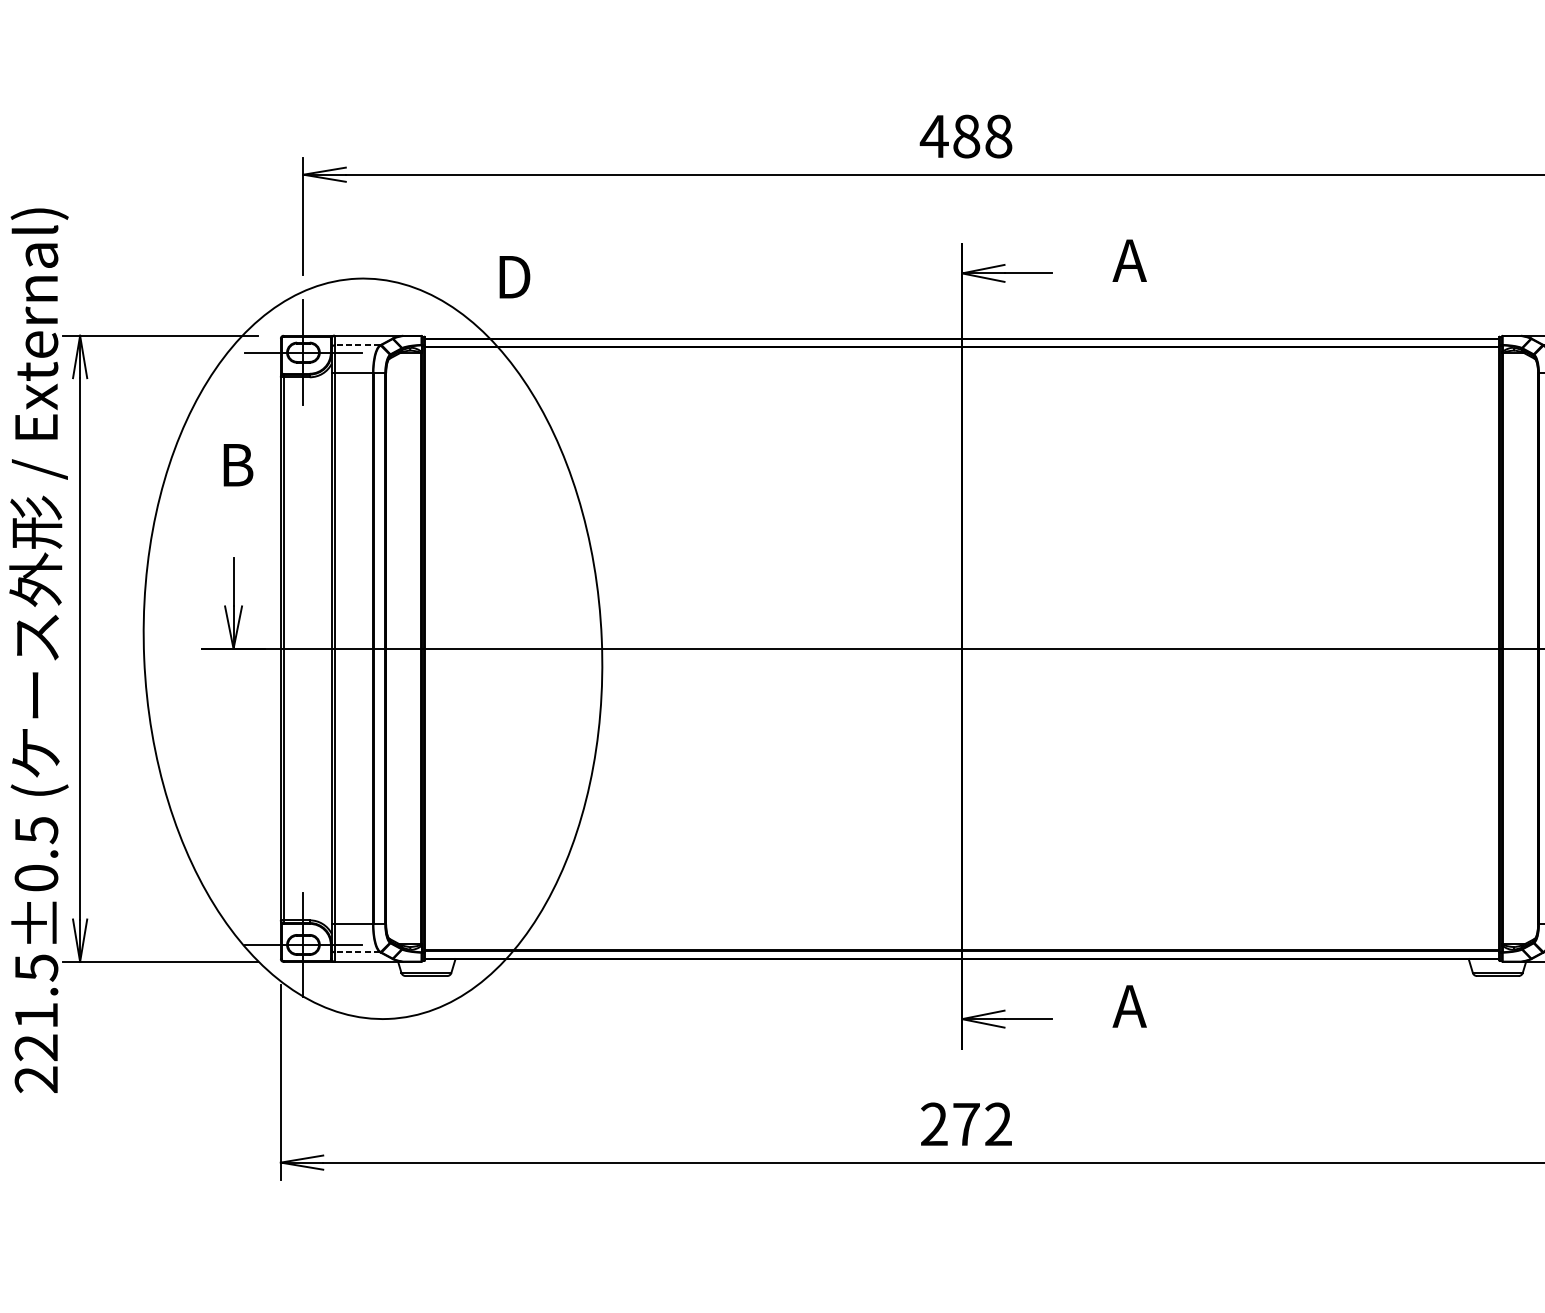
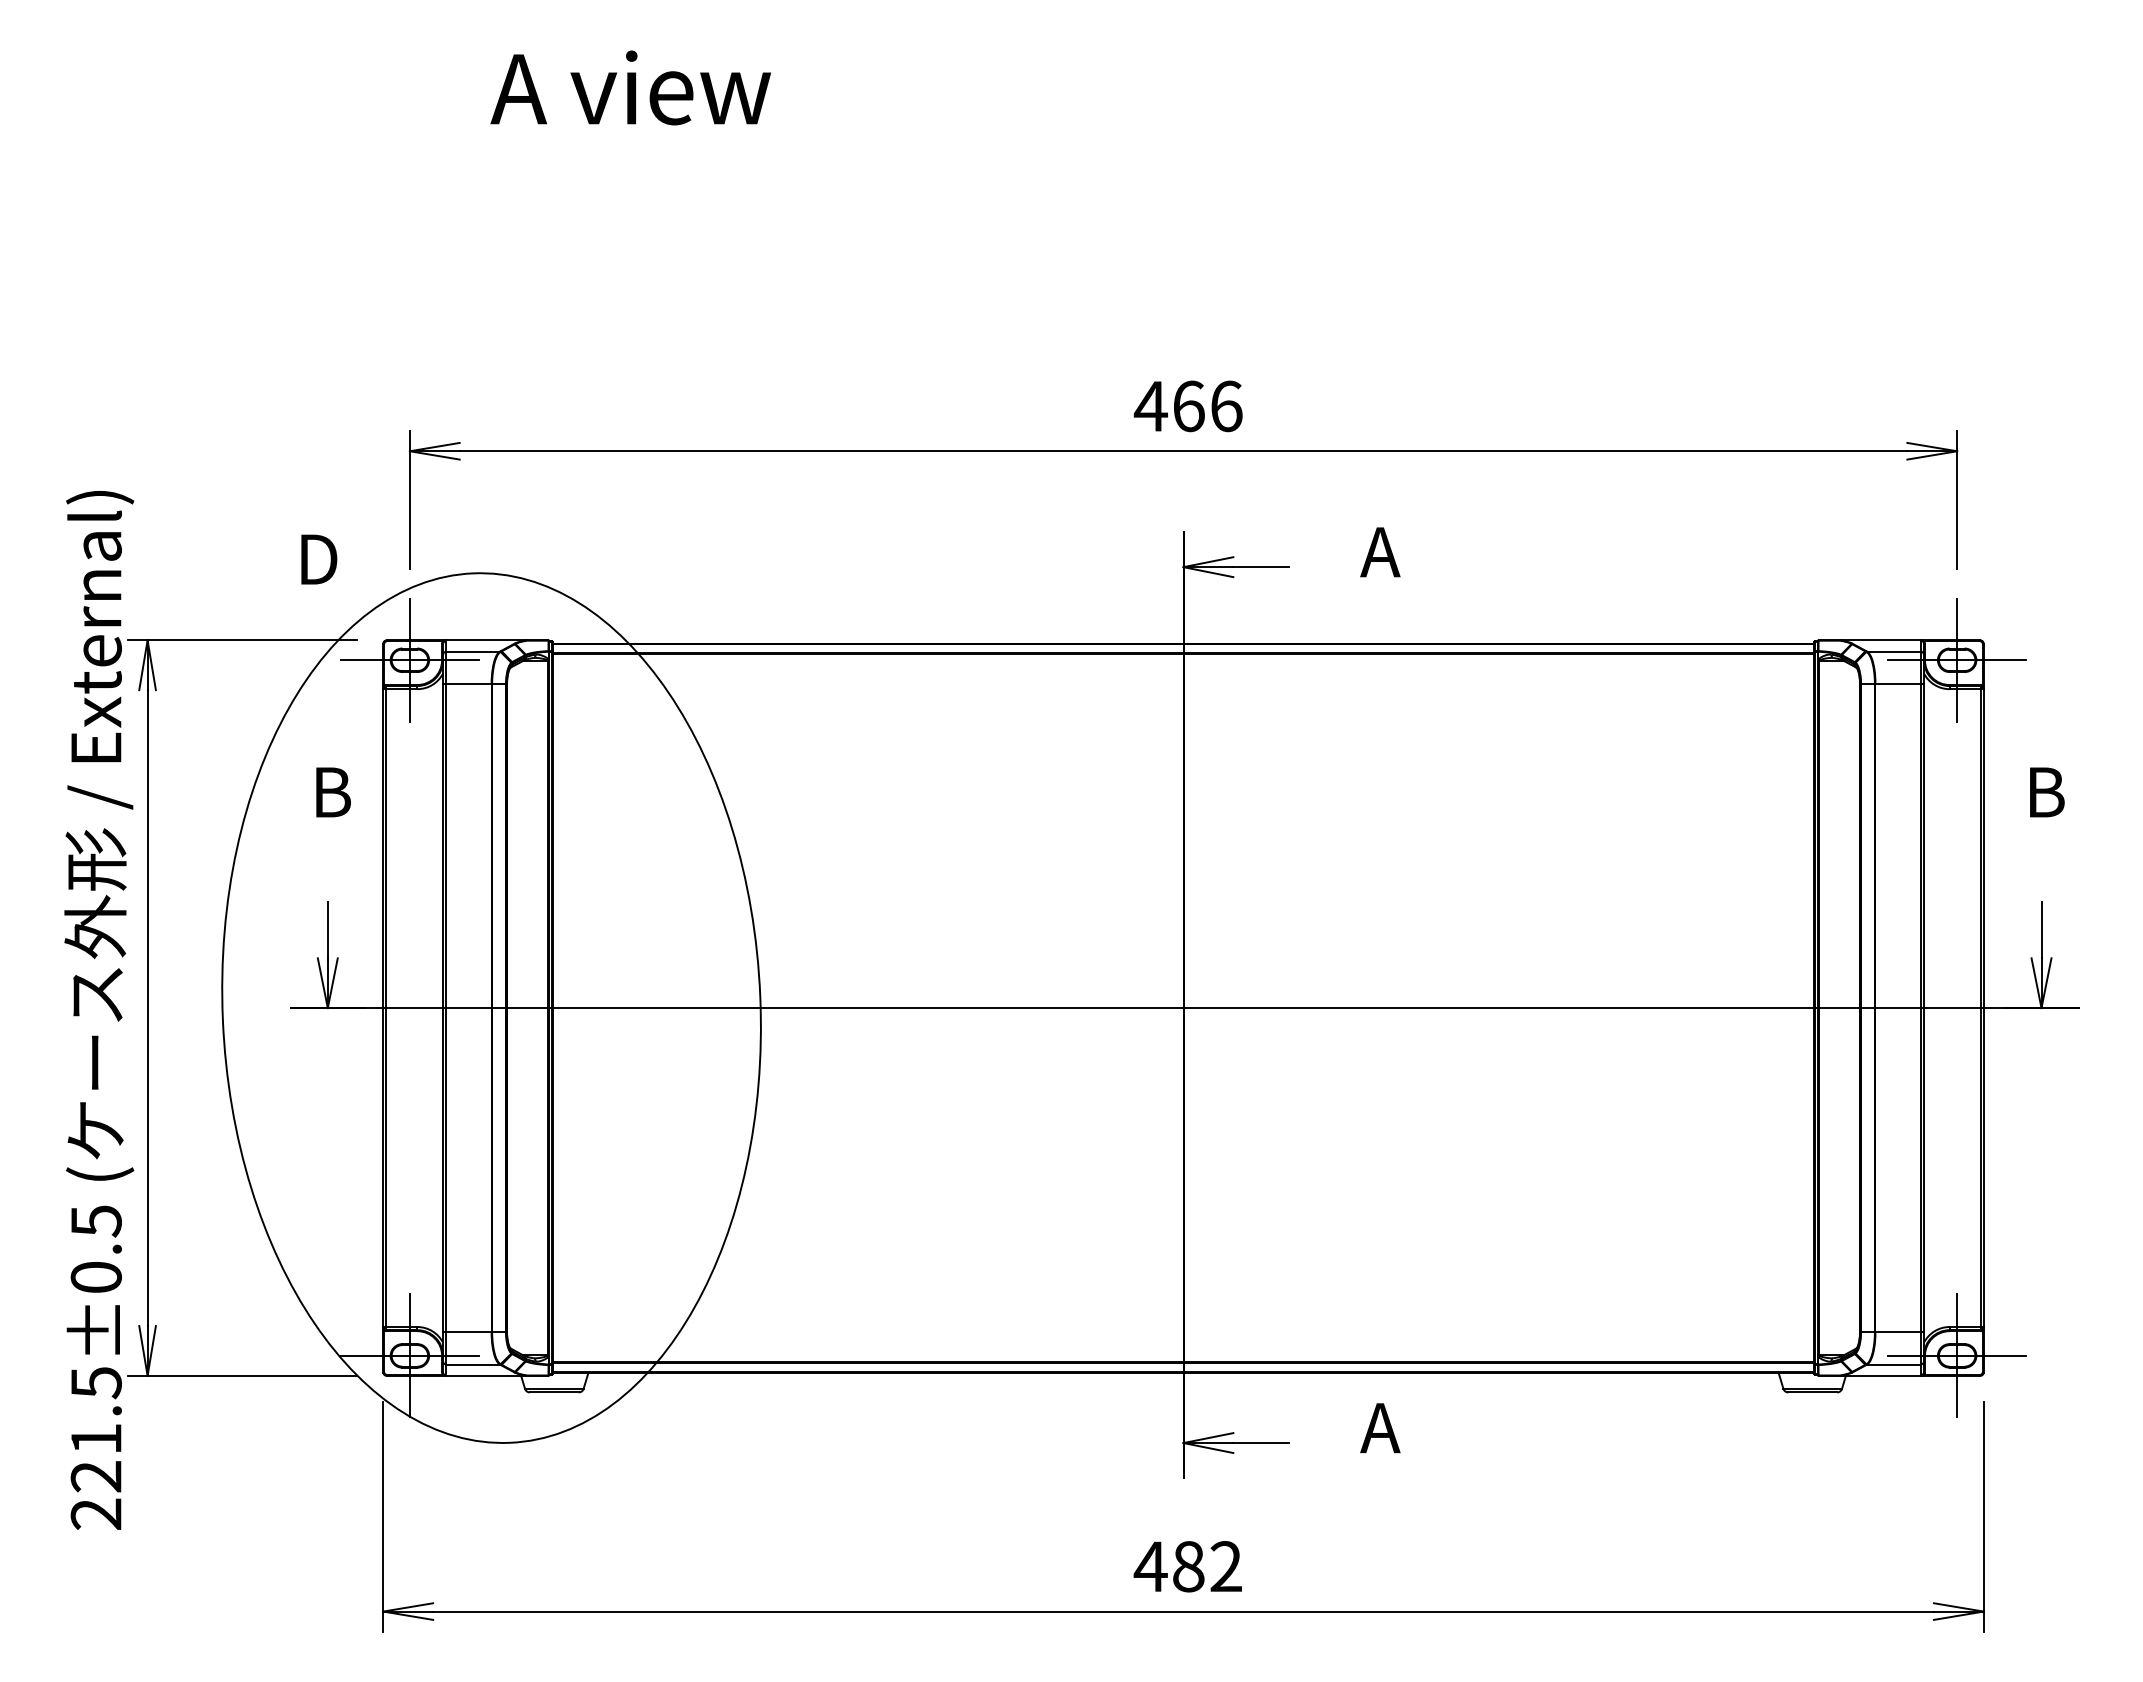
text: (982, 136) -> (1207, 406), 488 -> 466
text: (515, 277) -> (319, 559), moved
line: (357, 345) -> (473, 651), dashed -> solid
line: (357, 952) -> (473, 1364), dashed -> solid
text: (949, 1124) -> (1168, 1566), 272 -> 482

